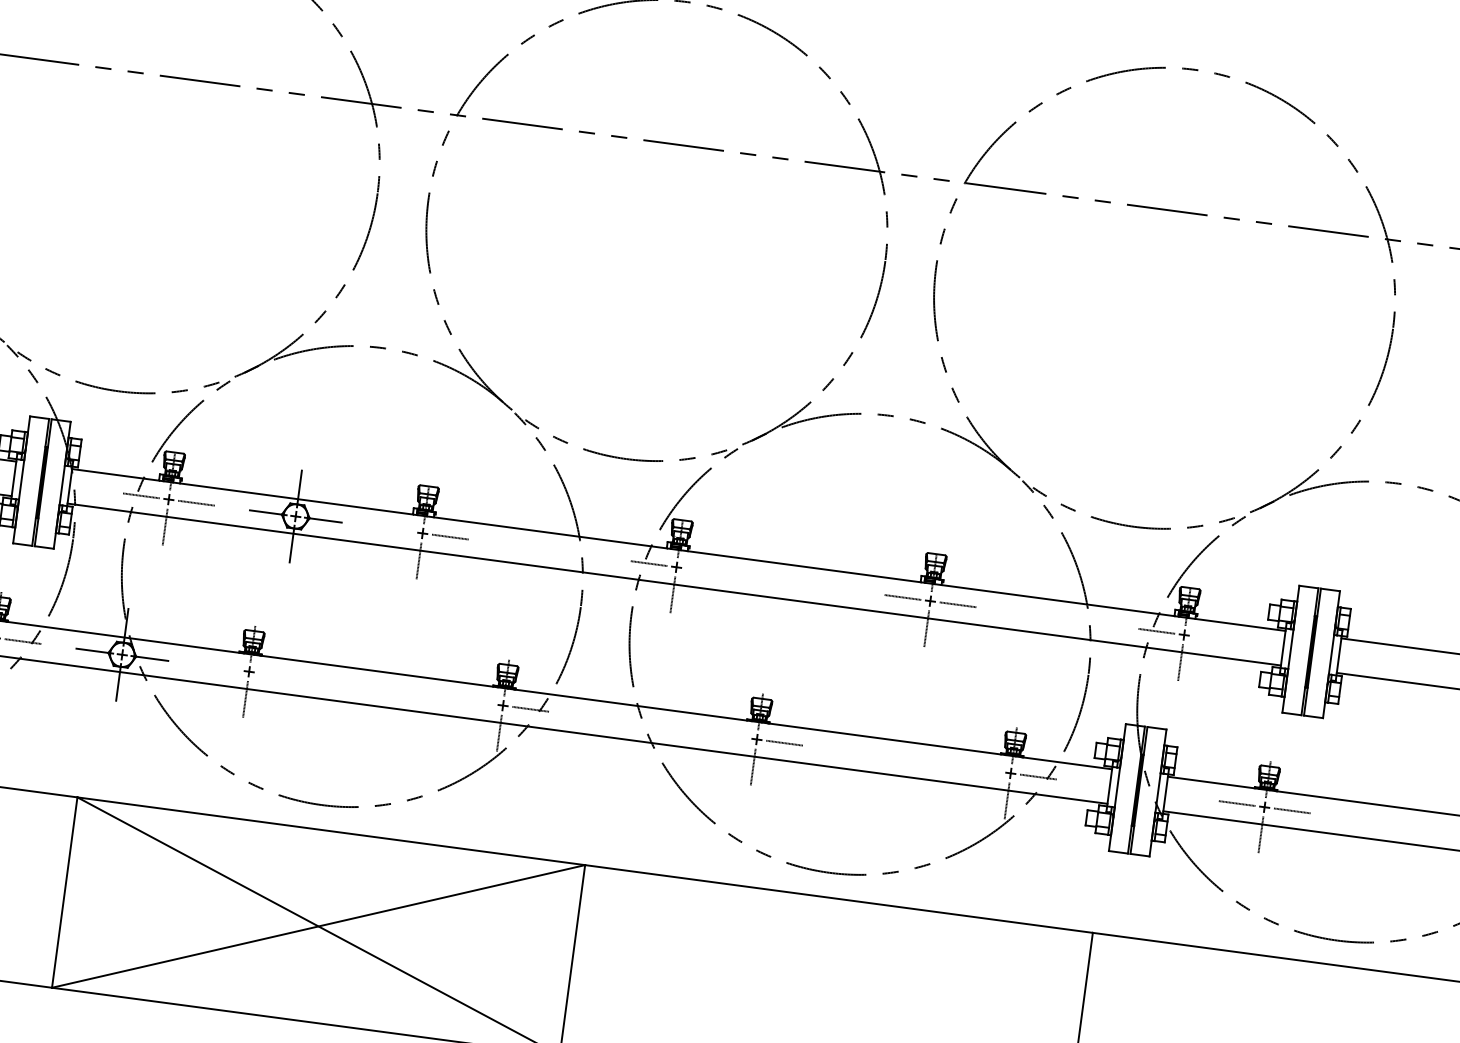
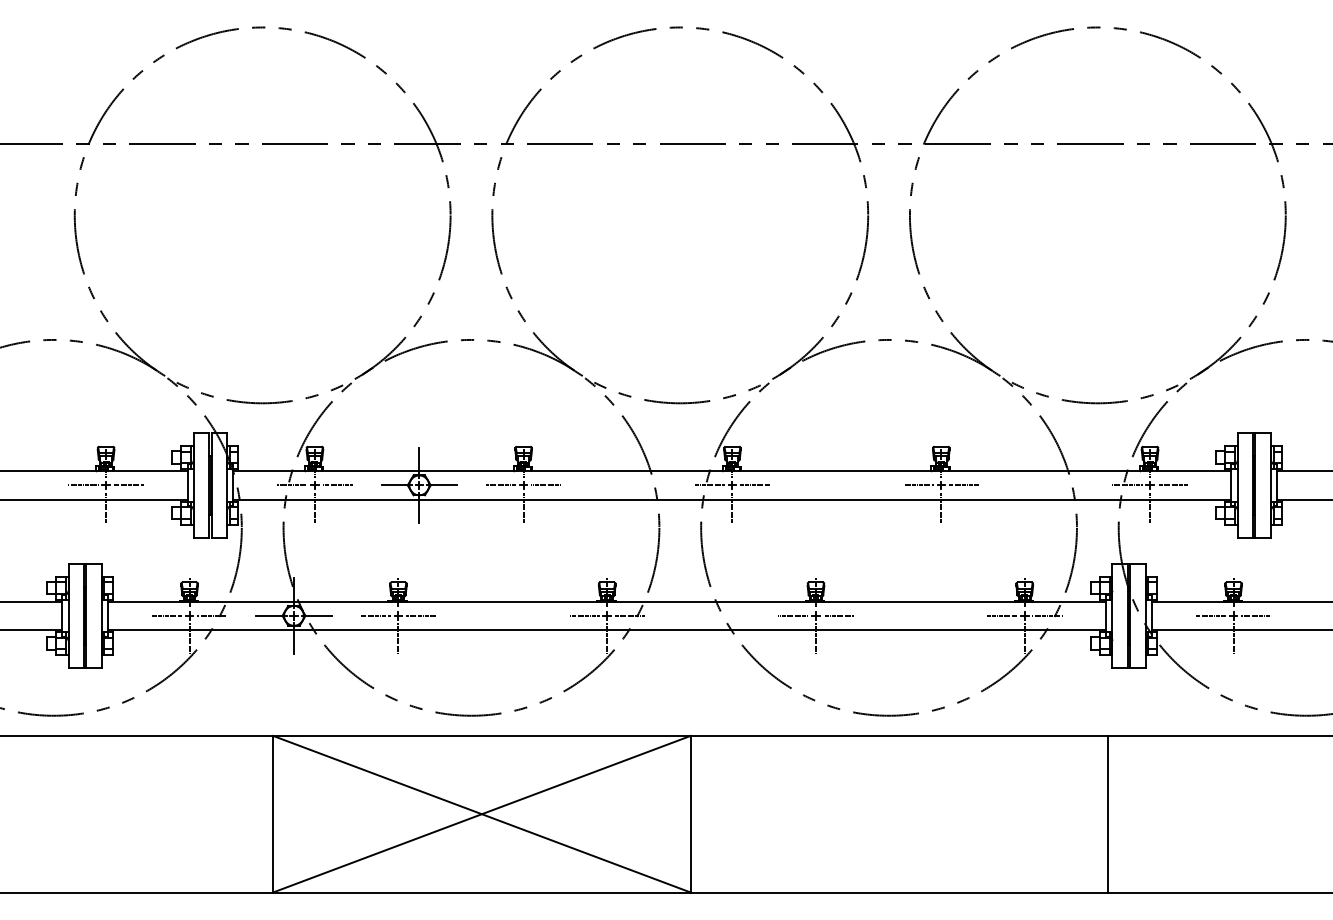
line: (394, 529) -> (500, 485), added
line: (703, 571) -> (754, 485), added
line: (1211, 638) -> (1172, 485), added
line: (221, 667) -> (375, 615), added
line: (276, 674) -> (420, 615), added
line: (475, 701) -> (584, 615), added
line: (729, 735) -> (793, 615), added
line: (983, 769) -> (1002, 615), added

